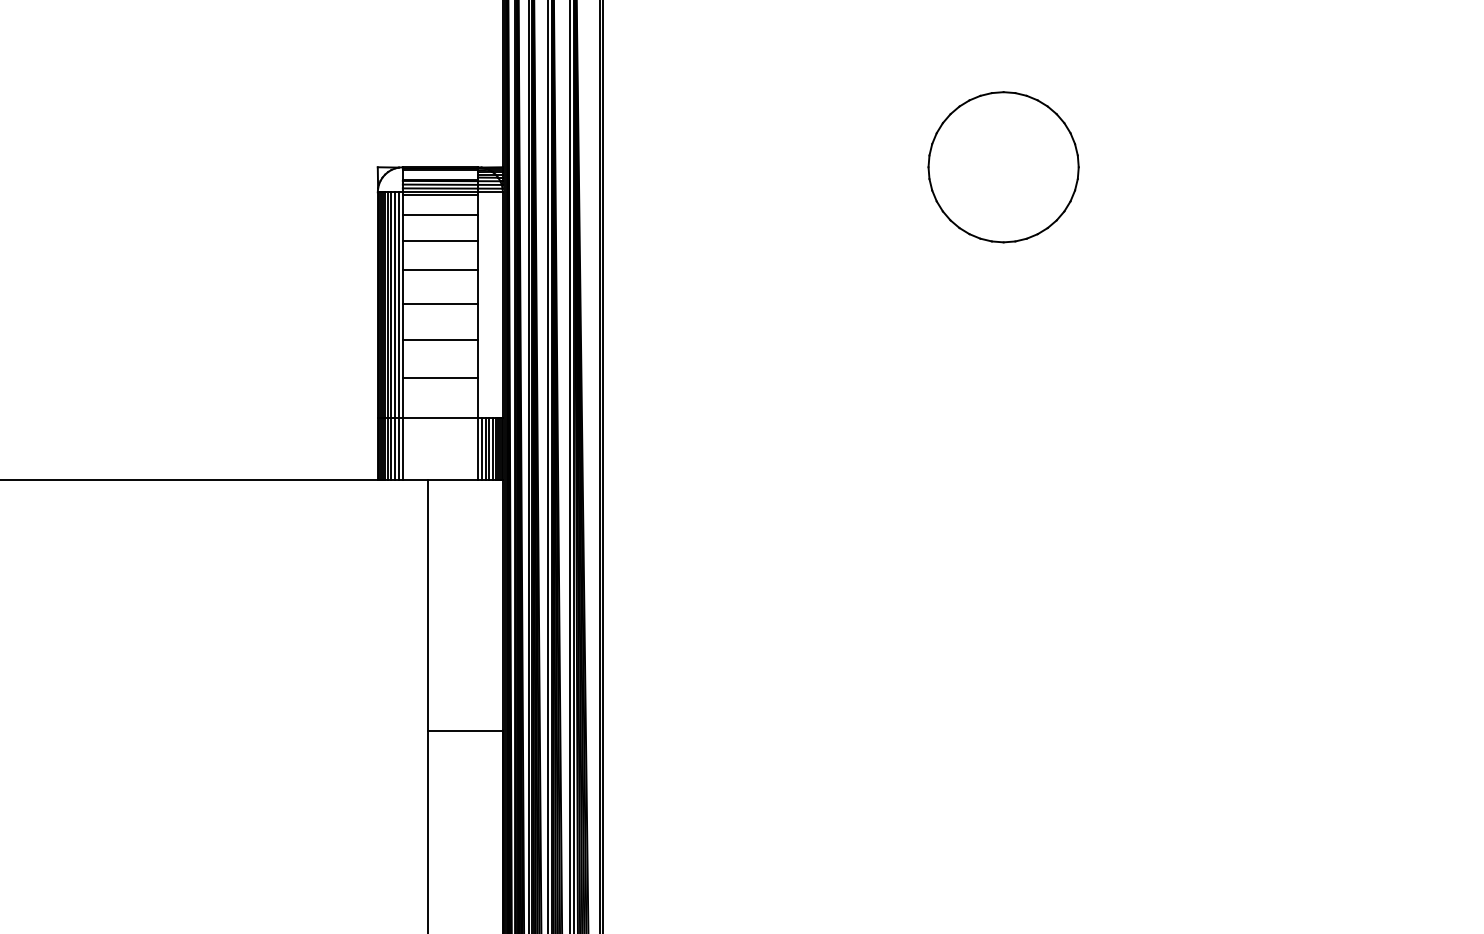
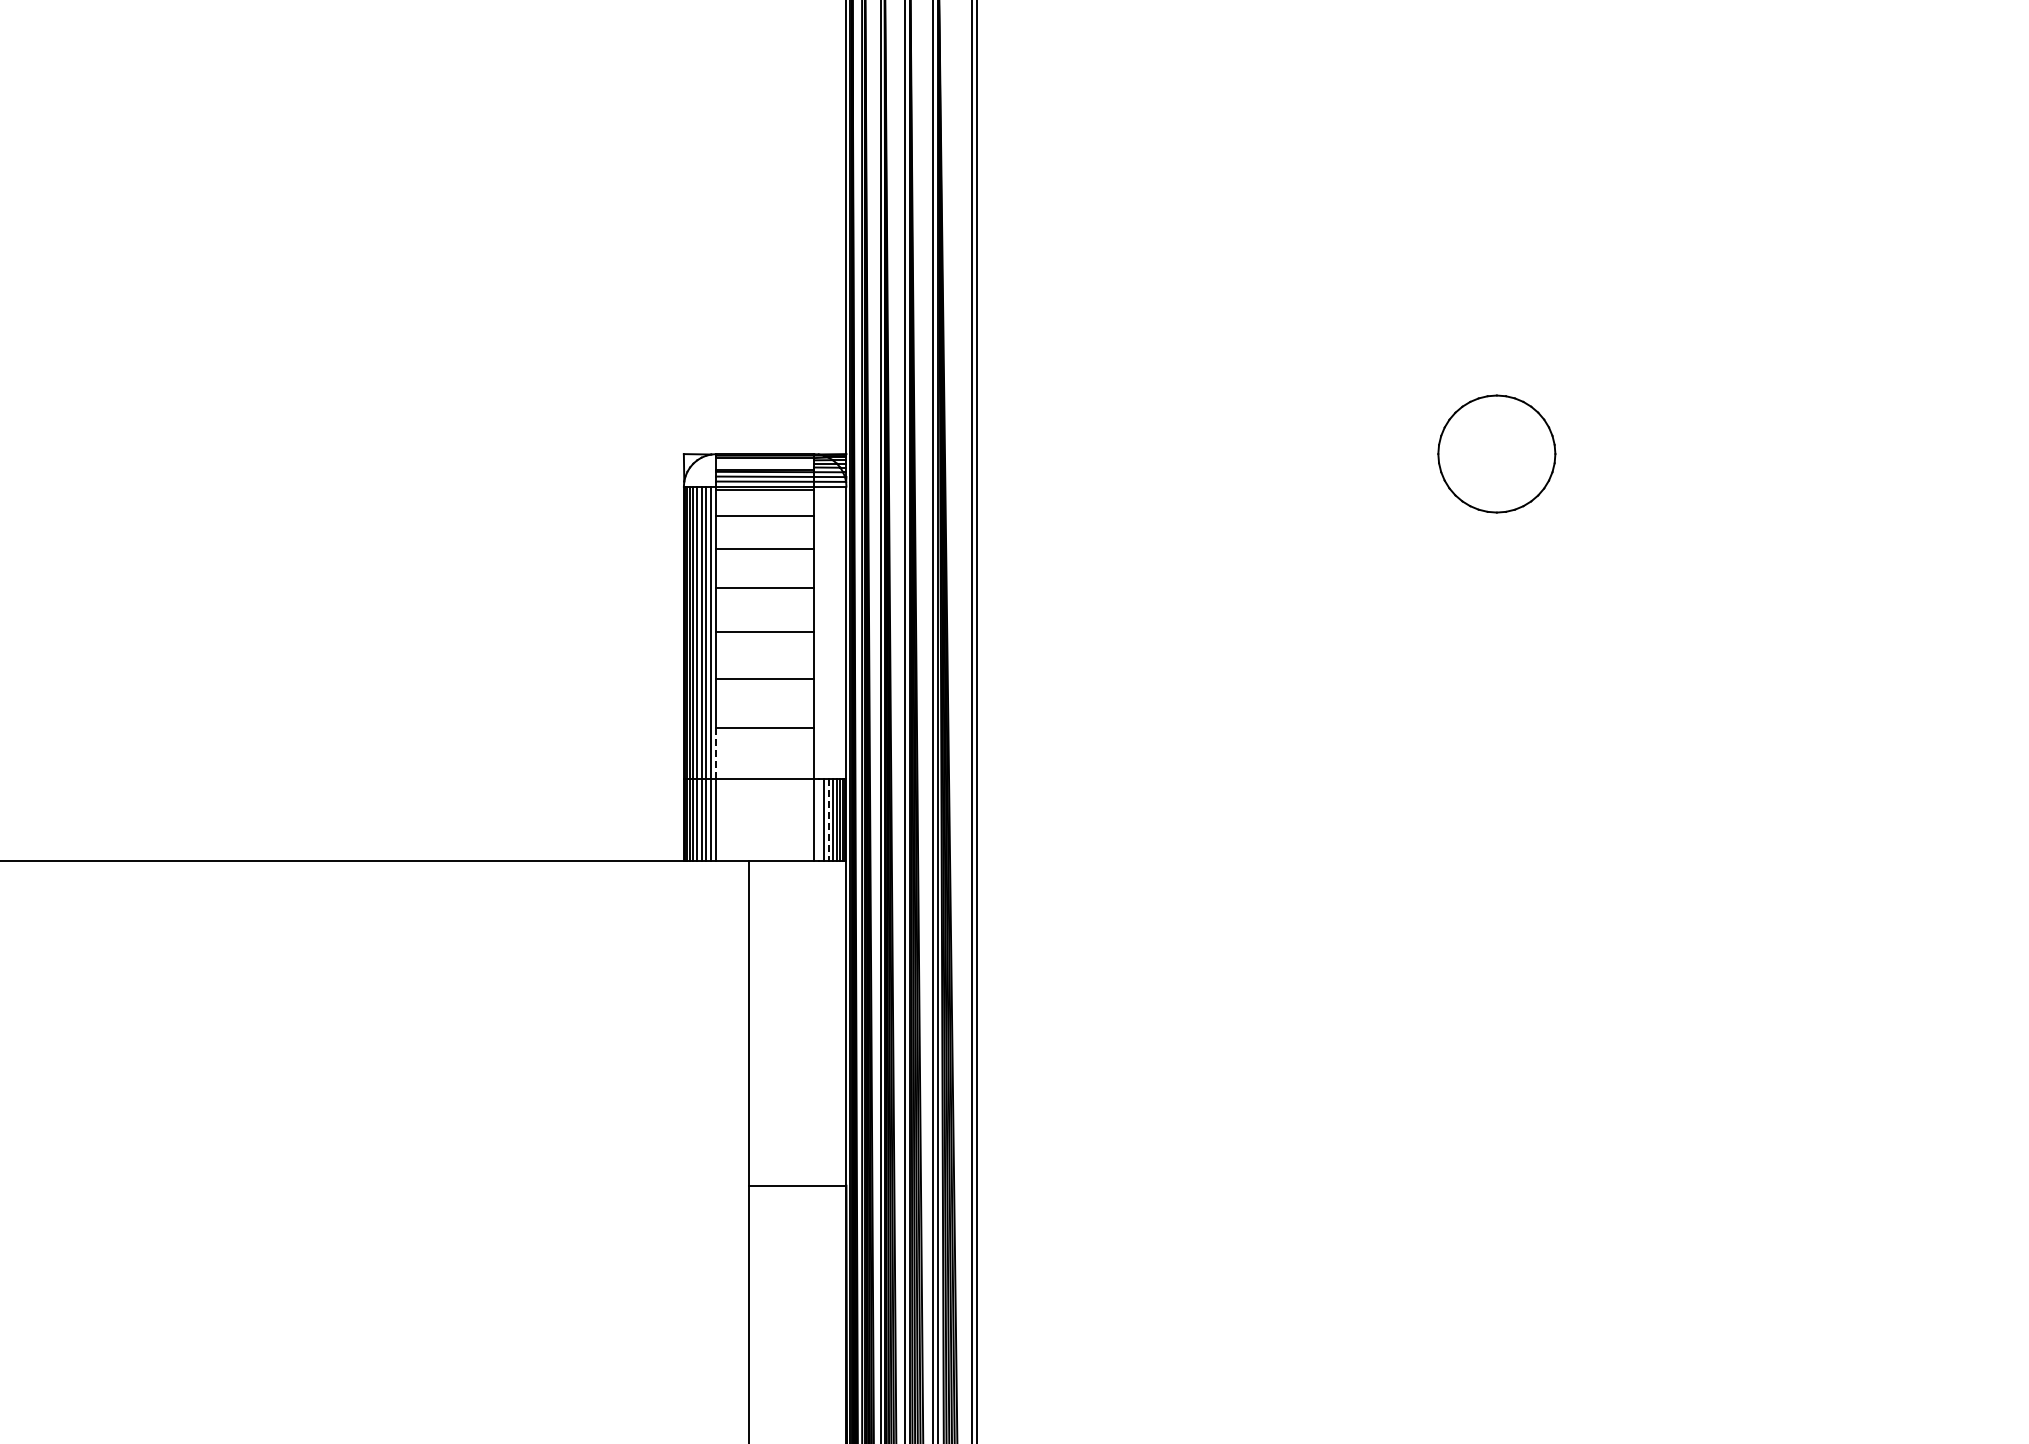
part: (1003, 166) -> (1496, 453), size x0.6
line: (402, 397) -> (716, 753), solid -> dashed
line: (482, 448) -> (819, 819), removed
line: (489, 448) -> (828, 819), solid -> dashed

